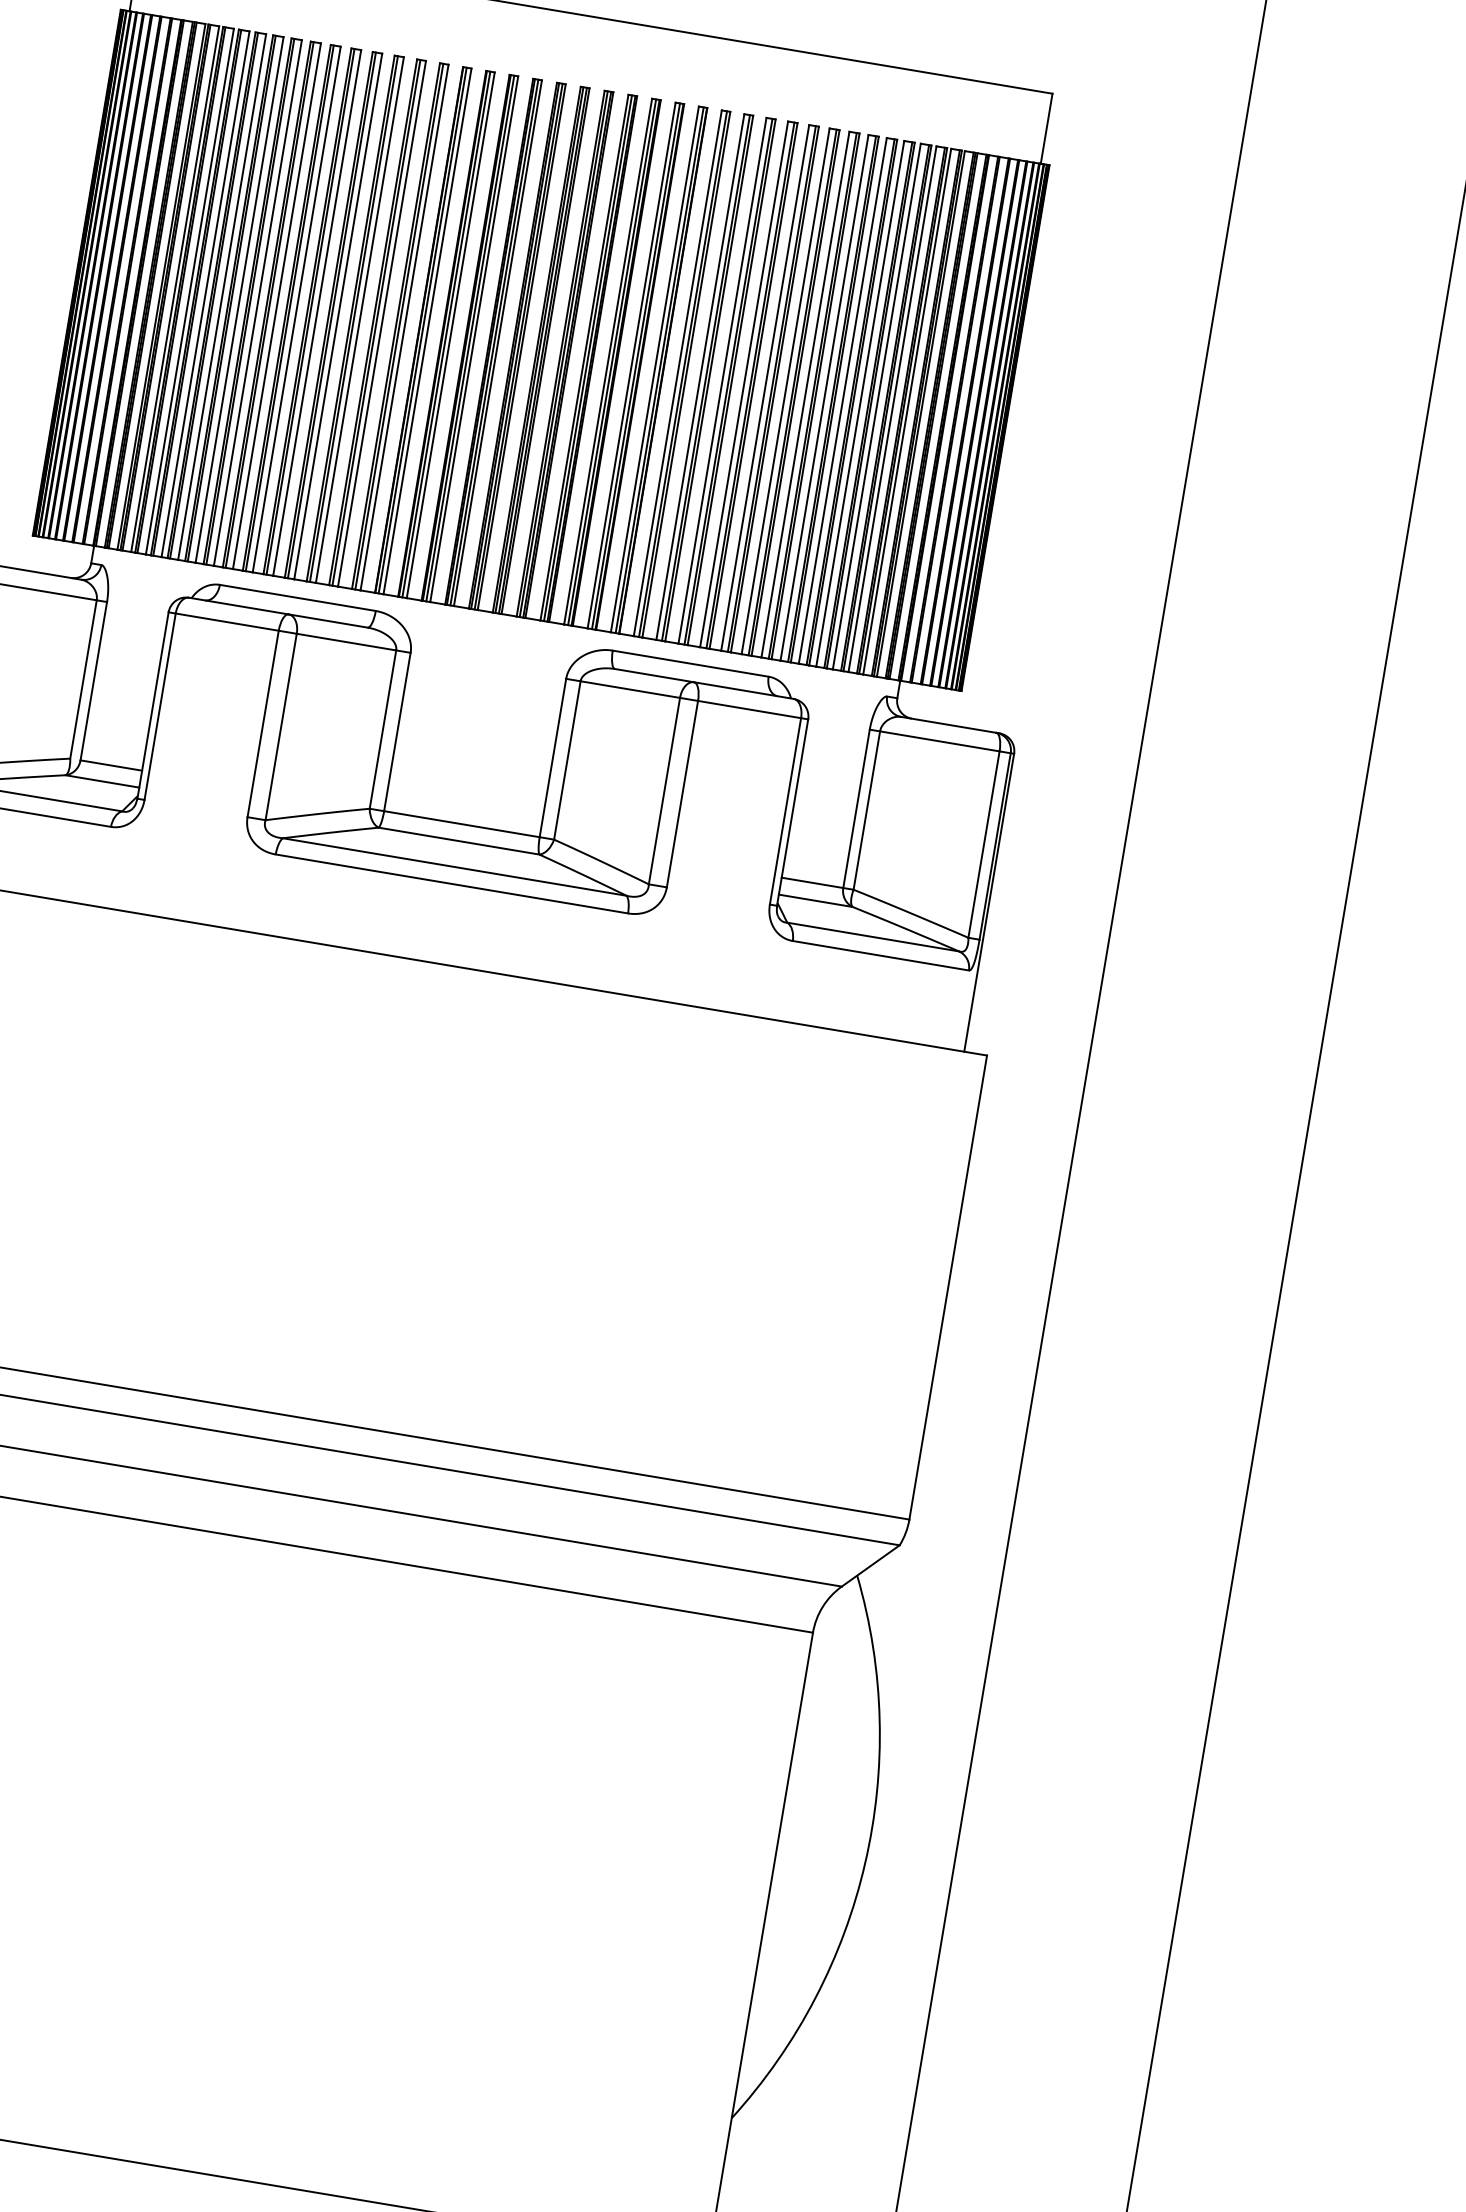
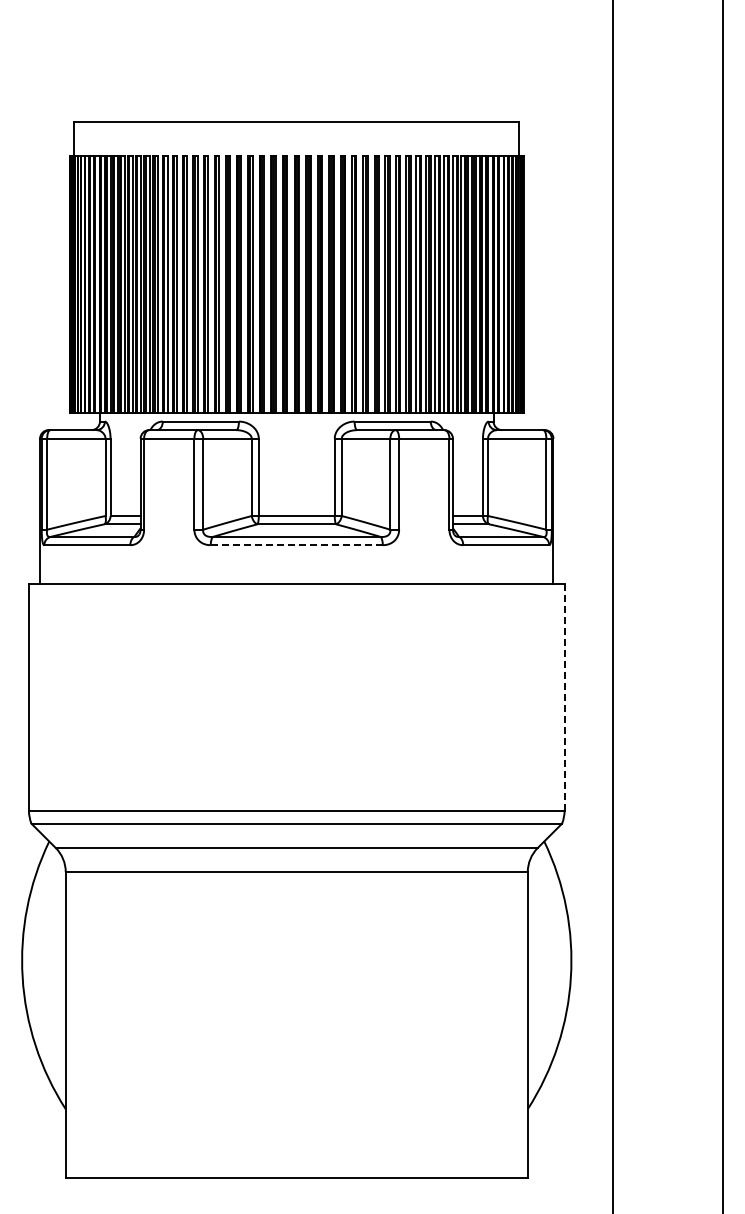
line: (451, 884) -> (296, 545), solid -> dashed
line: (948, 1287) -> (564, 697), solid -> dashed

